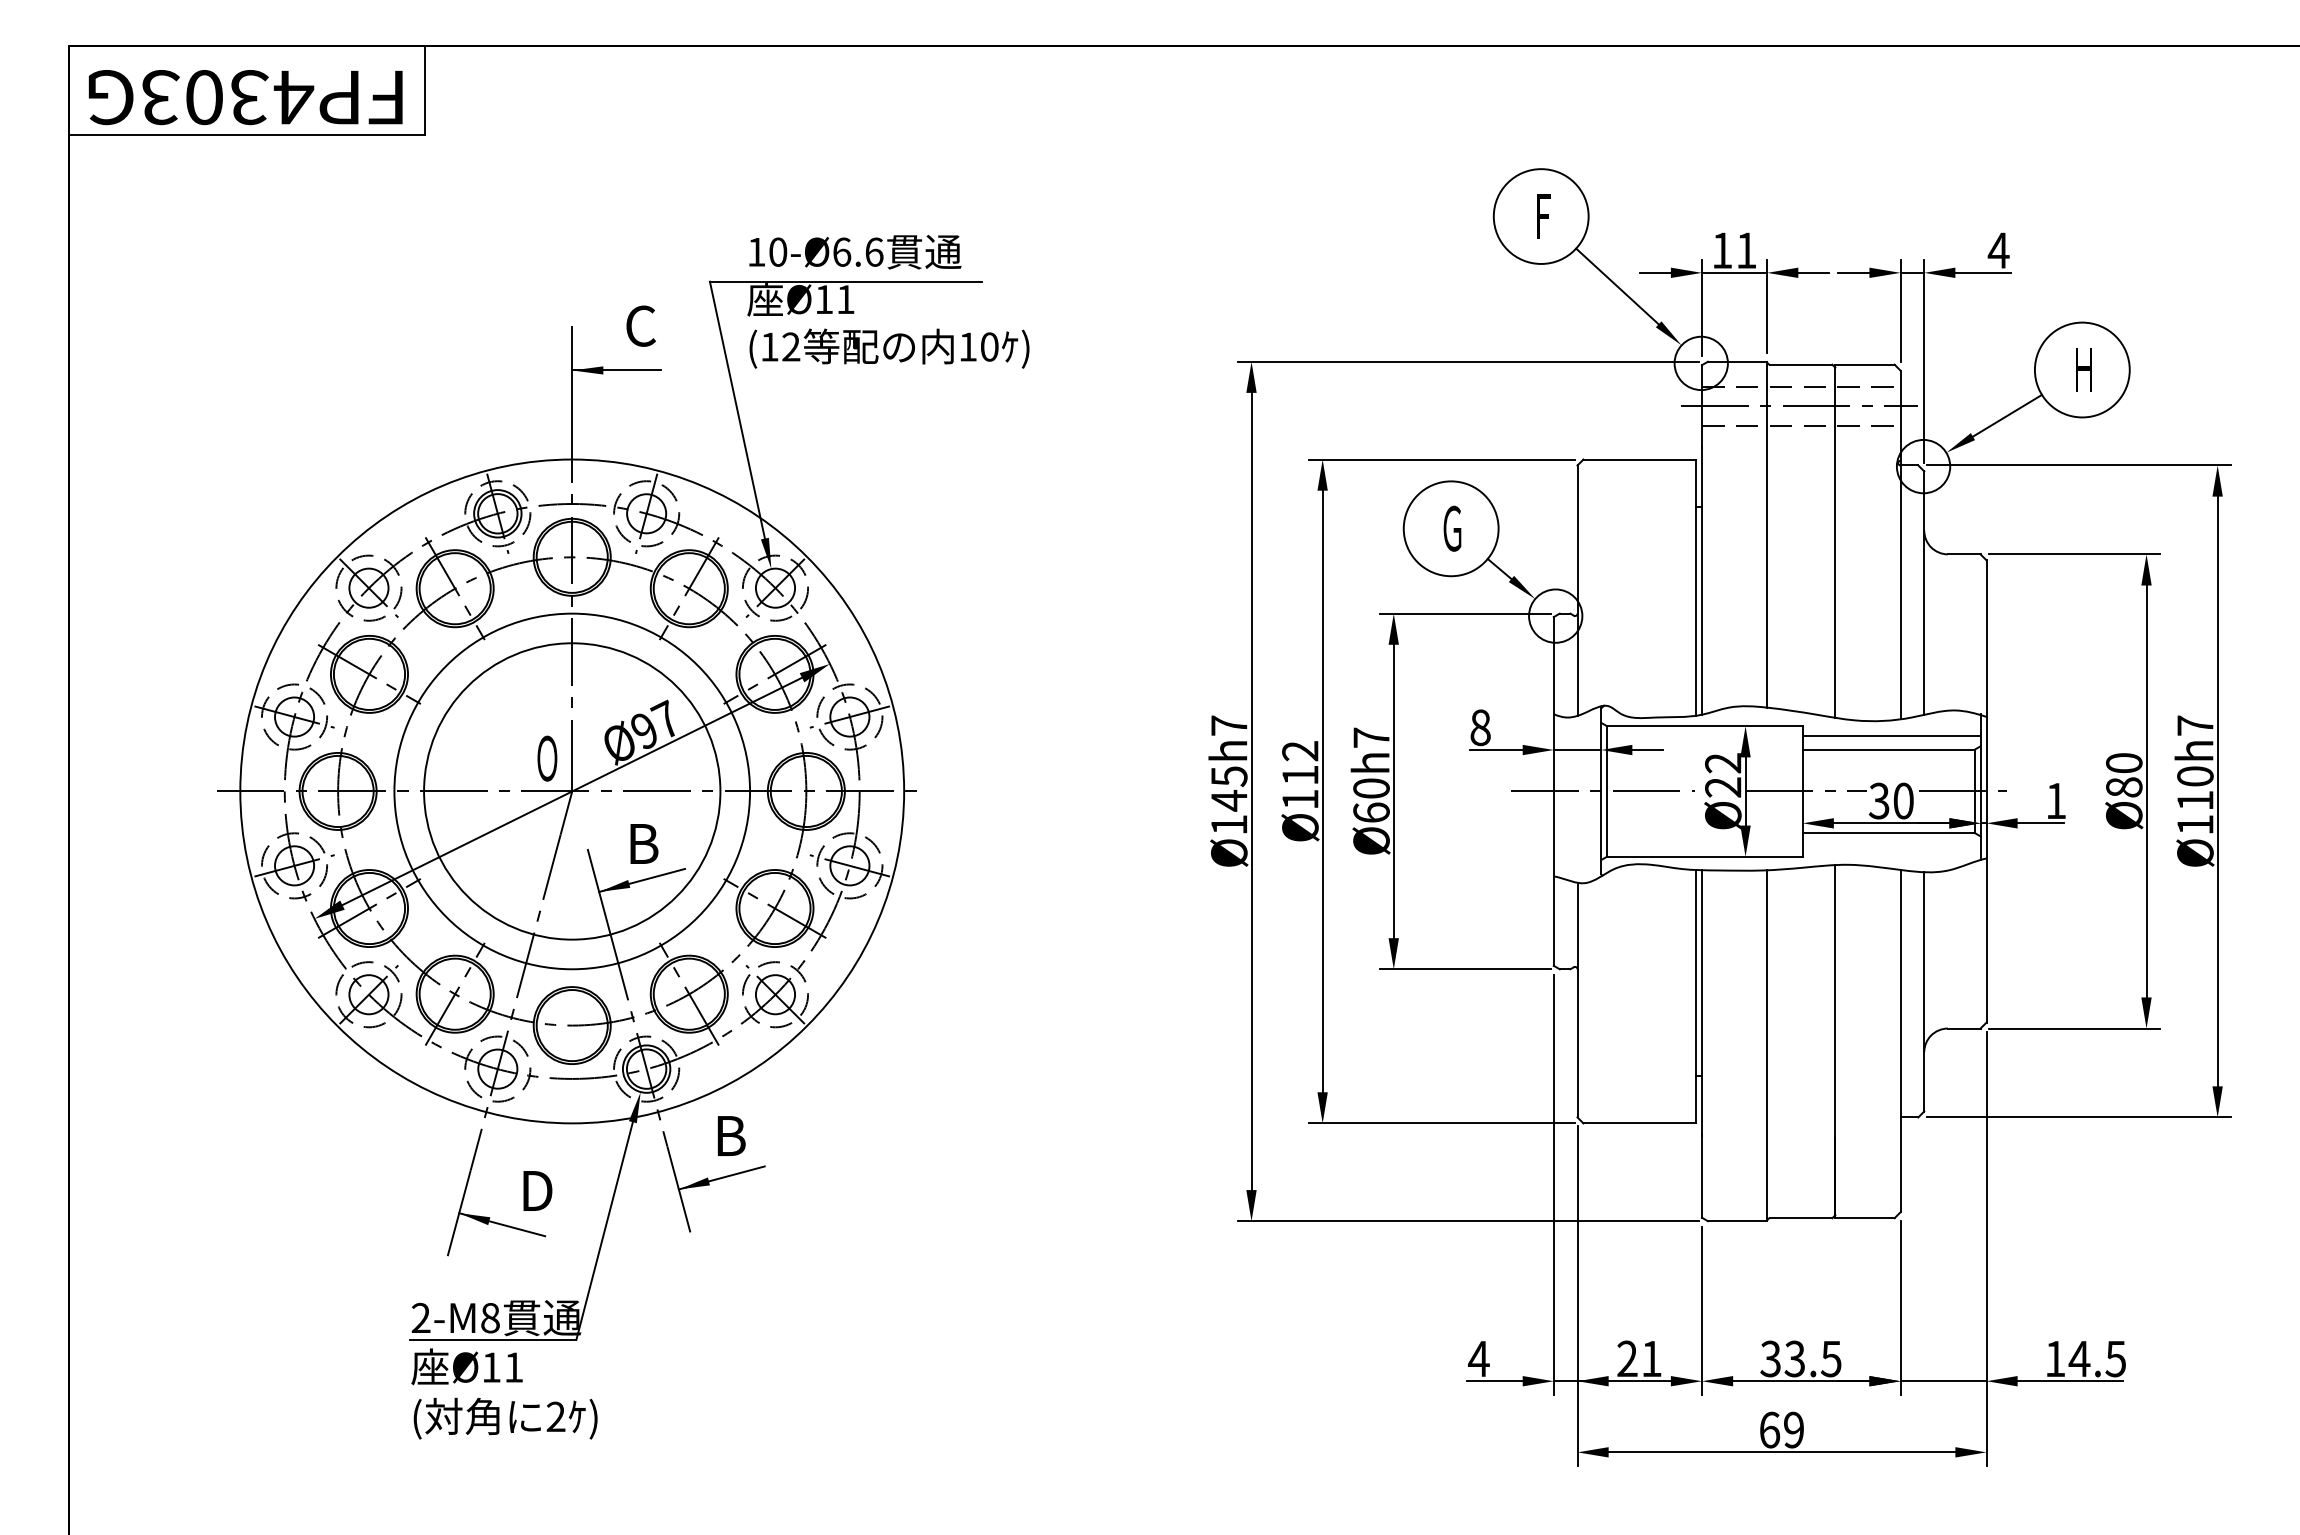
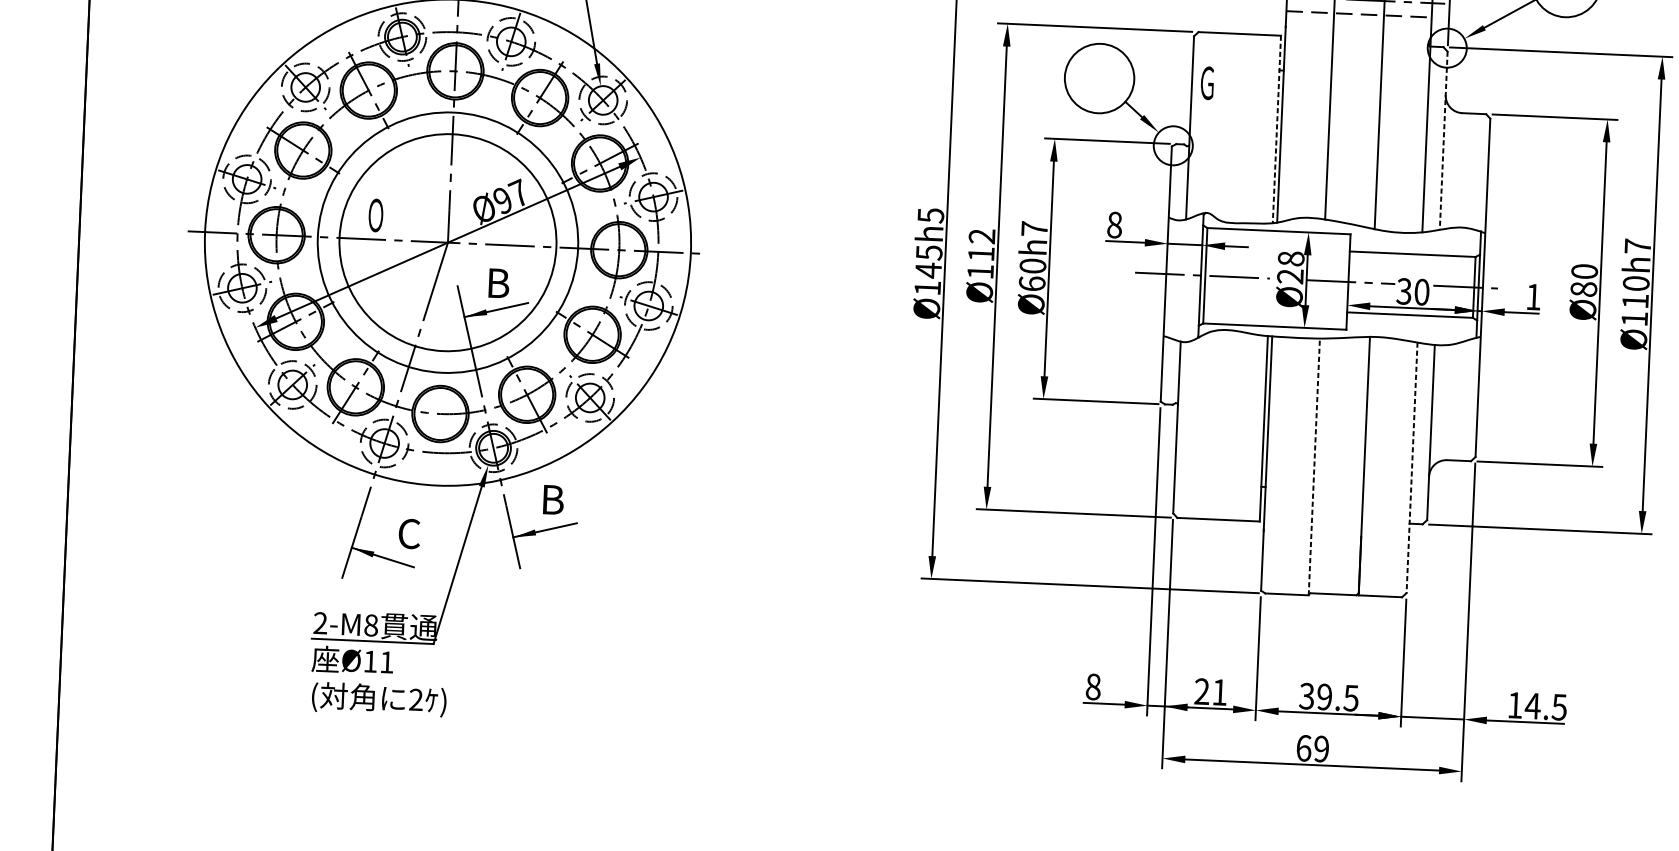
text: (1452, 528) -> (1207, 83), moved
line: (1696, 588) -> (1277, 130), solid -> dashed
line: (1924, 593) -> (1443, 141), solid -> dashed
text: (1229, 725) -> (931, 215), Ø145h7 -> Ø145h5
line: (1891, 736) -> (1415, 244), removed
text: (547, 758) -> (376, 215), moved
text: (1723, 763) -> (1291, 259), Ø22 -> Ø28
line: (1900, 1041) -> (1412, 468), solid -> dashed
line: (1767, 1045) -> (1314, 466), solid -> dashed
text: (537, 1190) -> (409, 533), D -> C
text: (1478, 1358) -> (1093, 686), 4 -> 8
text: (1794, 1358) -> (1324, 696), 33.5 -> 39.5

